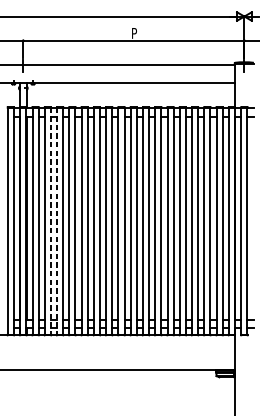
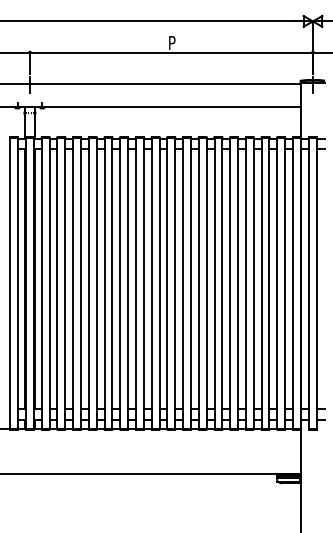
line: (51, 221) -> (65, 283), dashed -> solid
line: (57, 221) -> (73, 283), dashed -> solid

